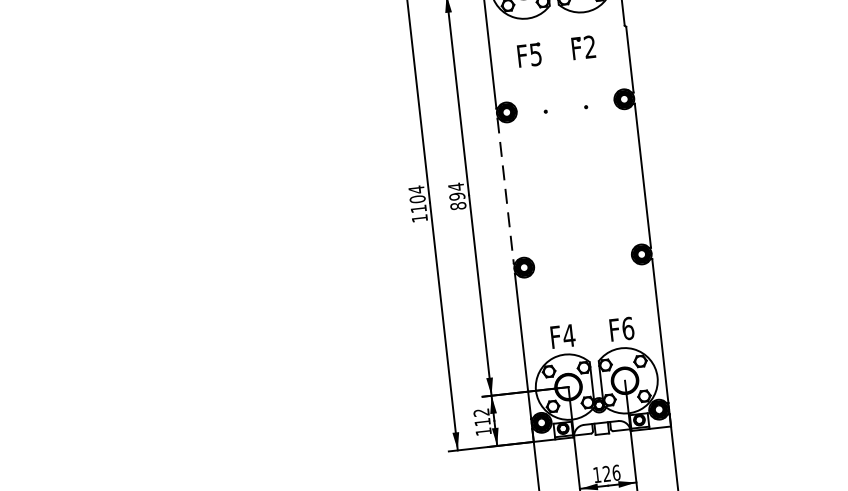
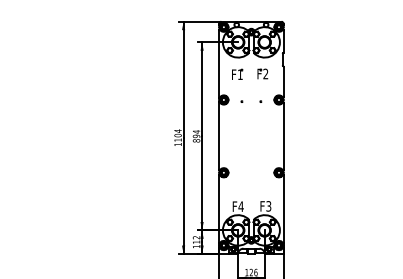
text: (534, 54) -> (239, 74), F5 -> F1
line: (506, 191) -> (219, 136), dashed -> solid
text: (627, 328) -> (268, 206), F6 -> F3

